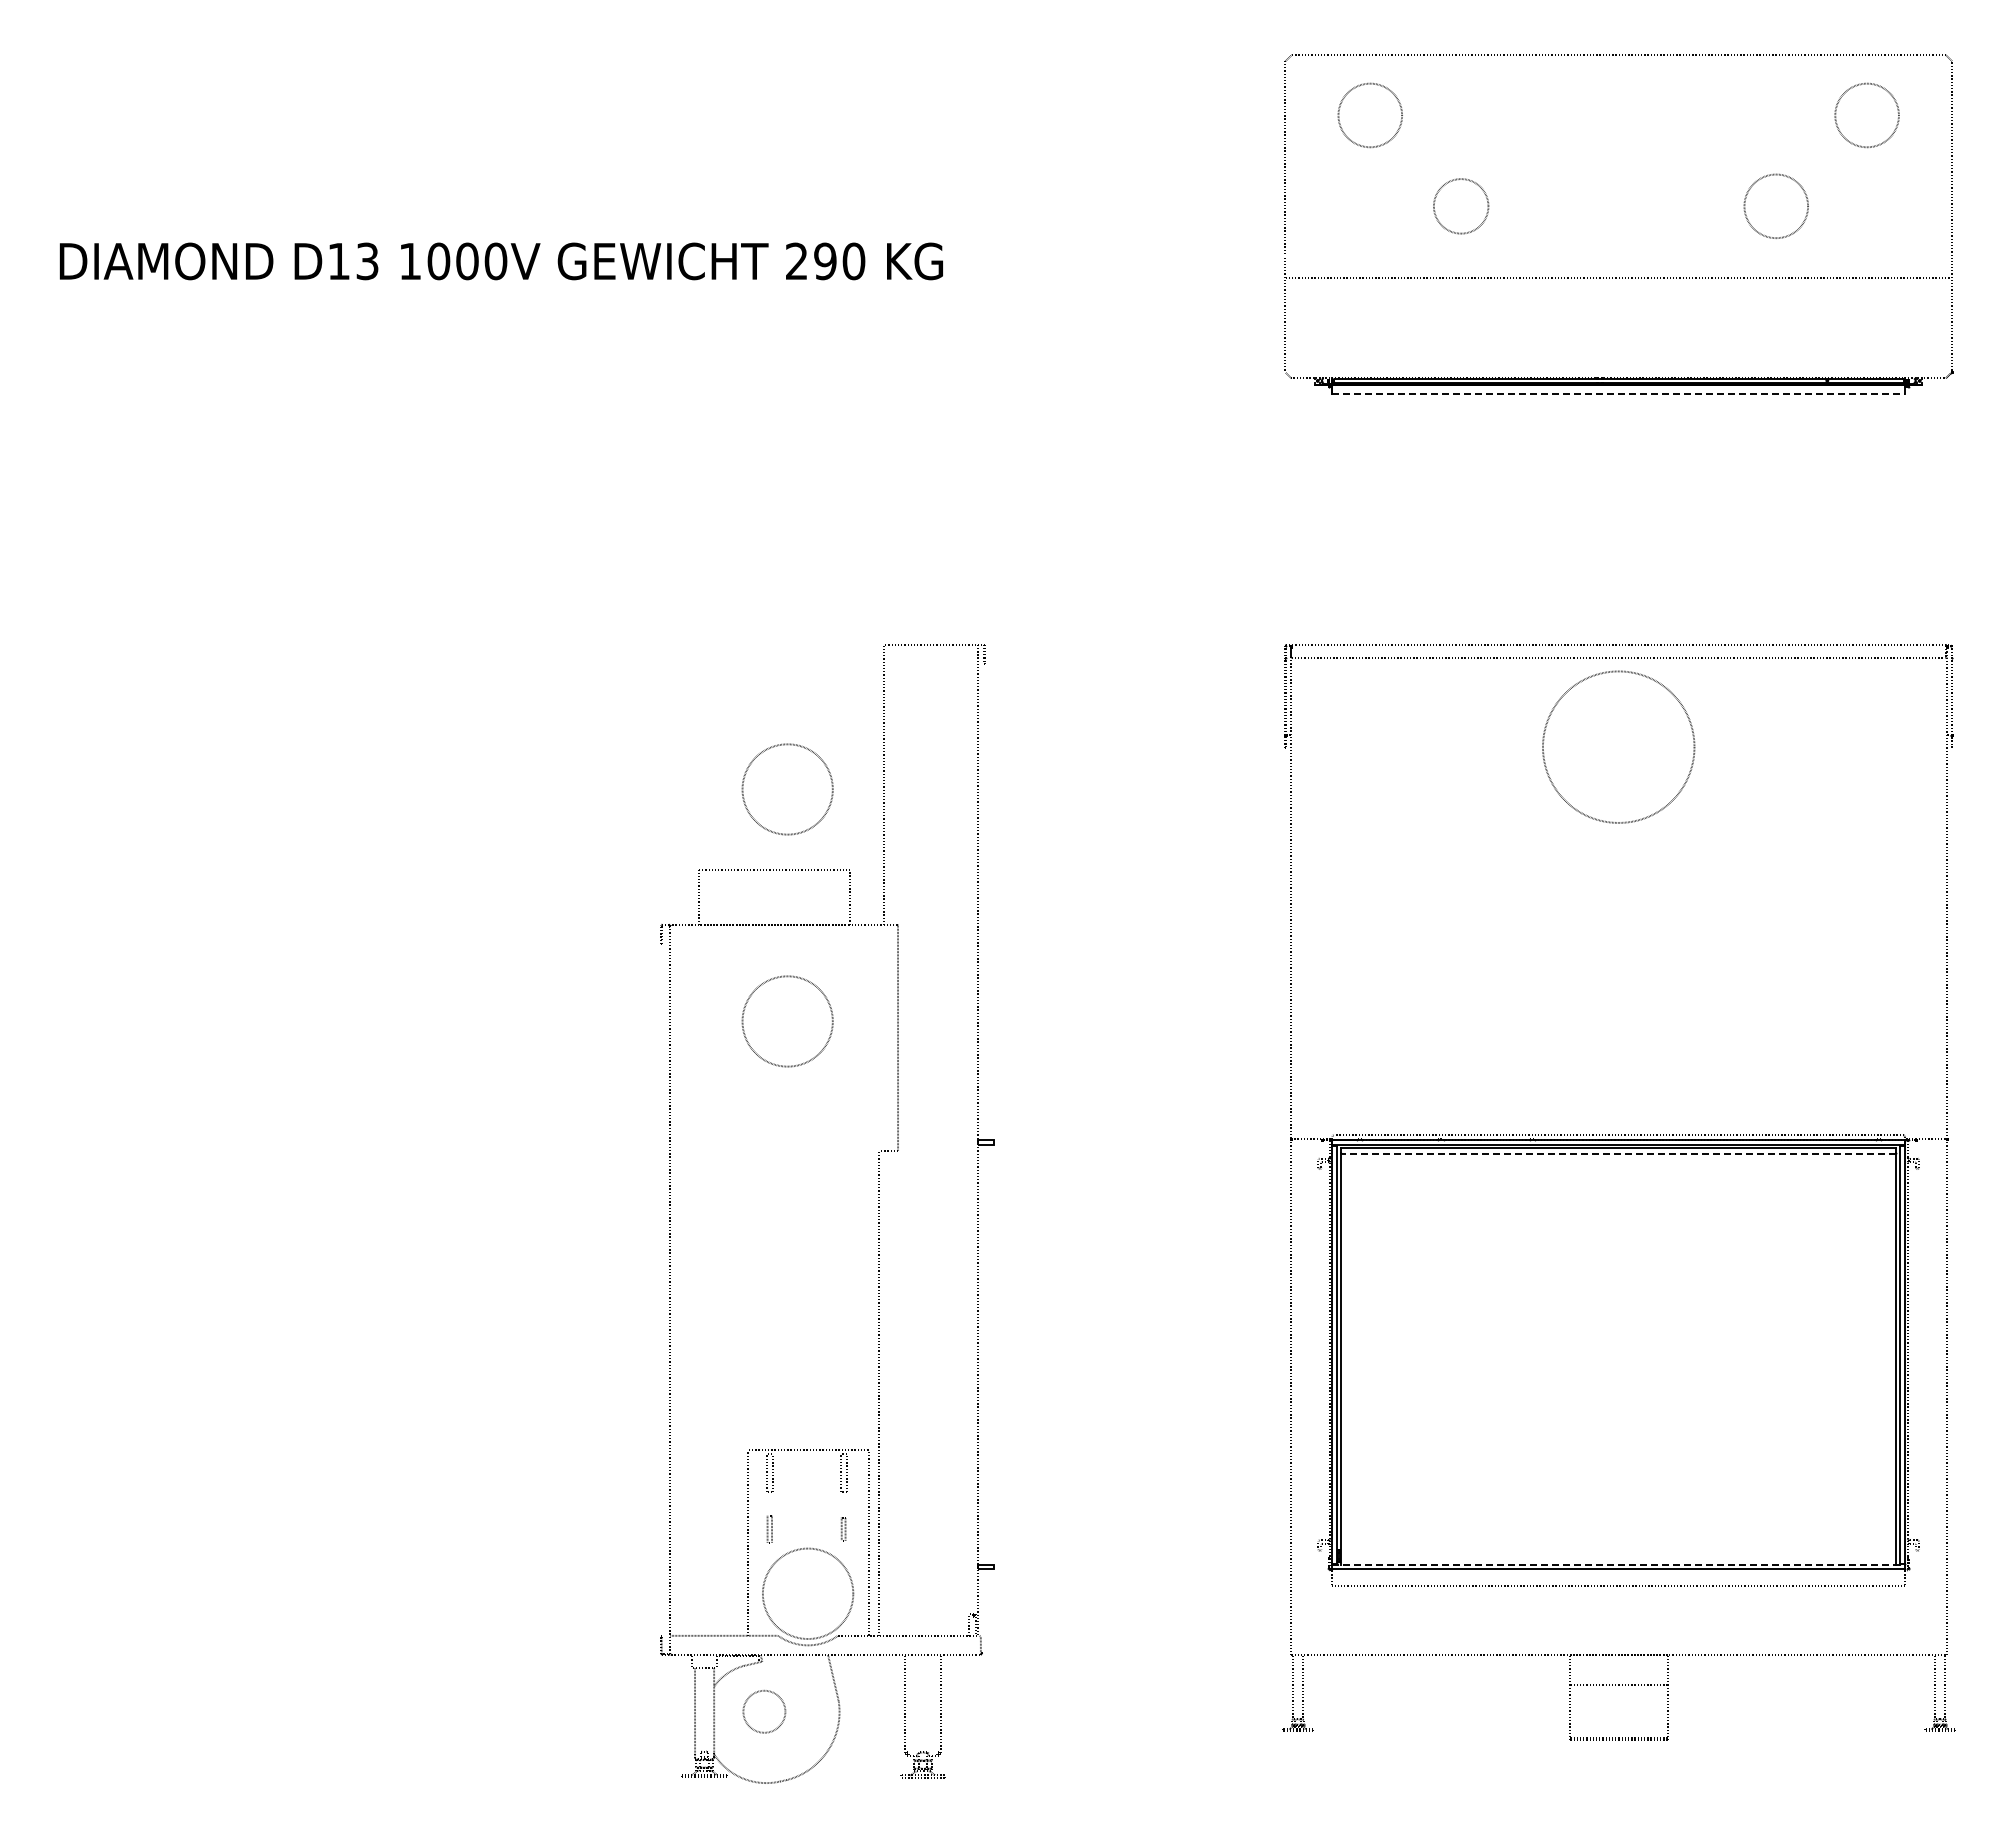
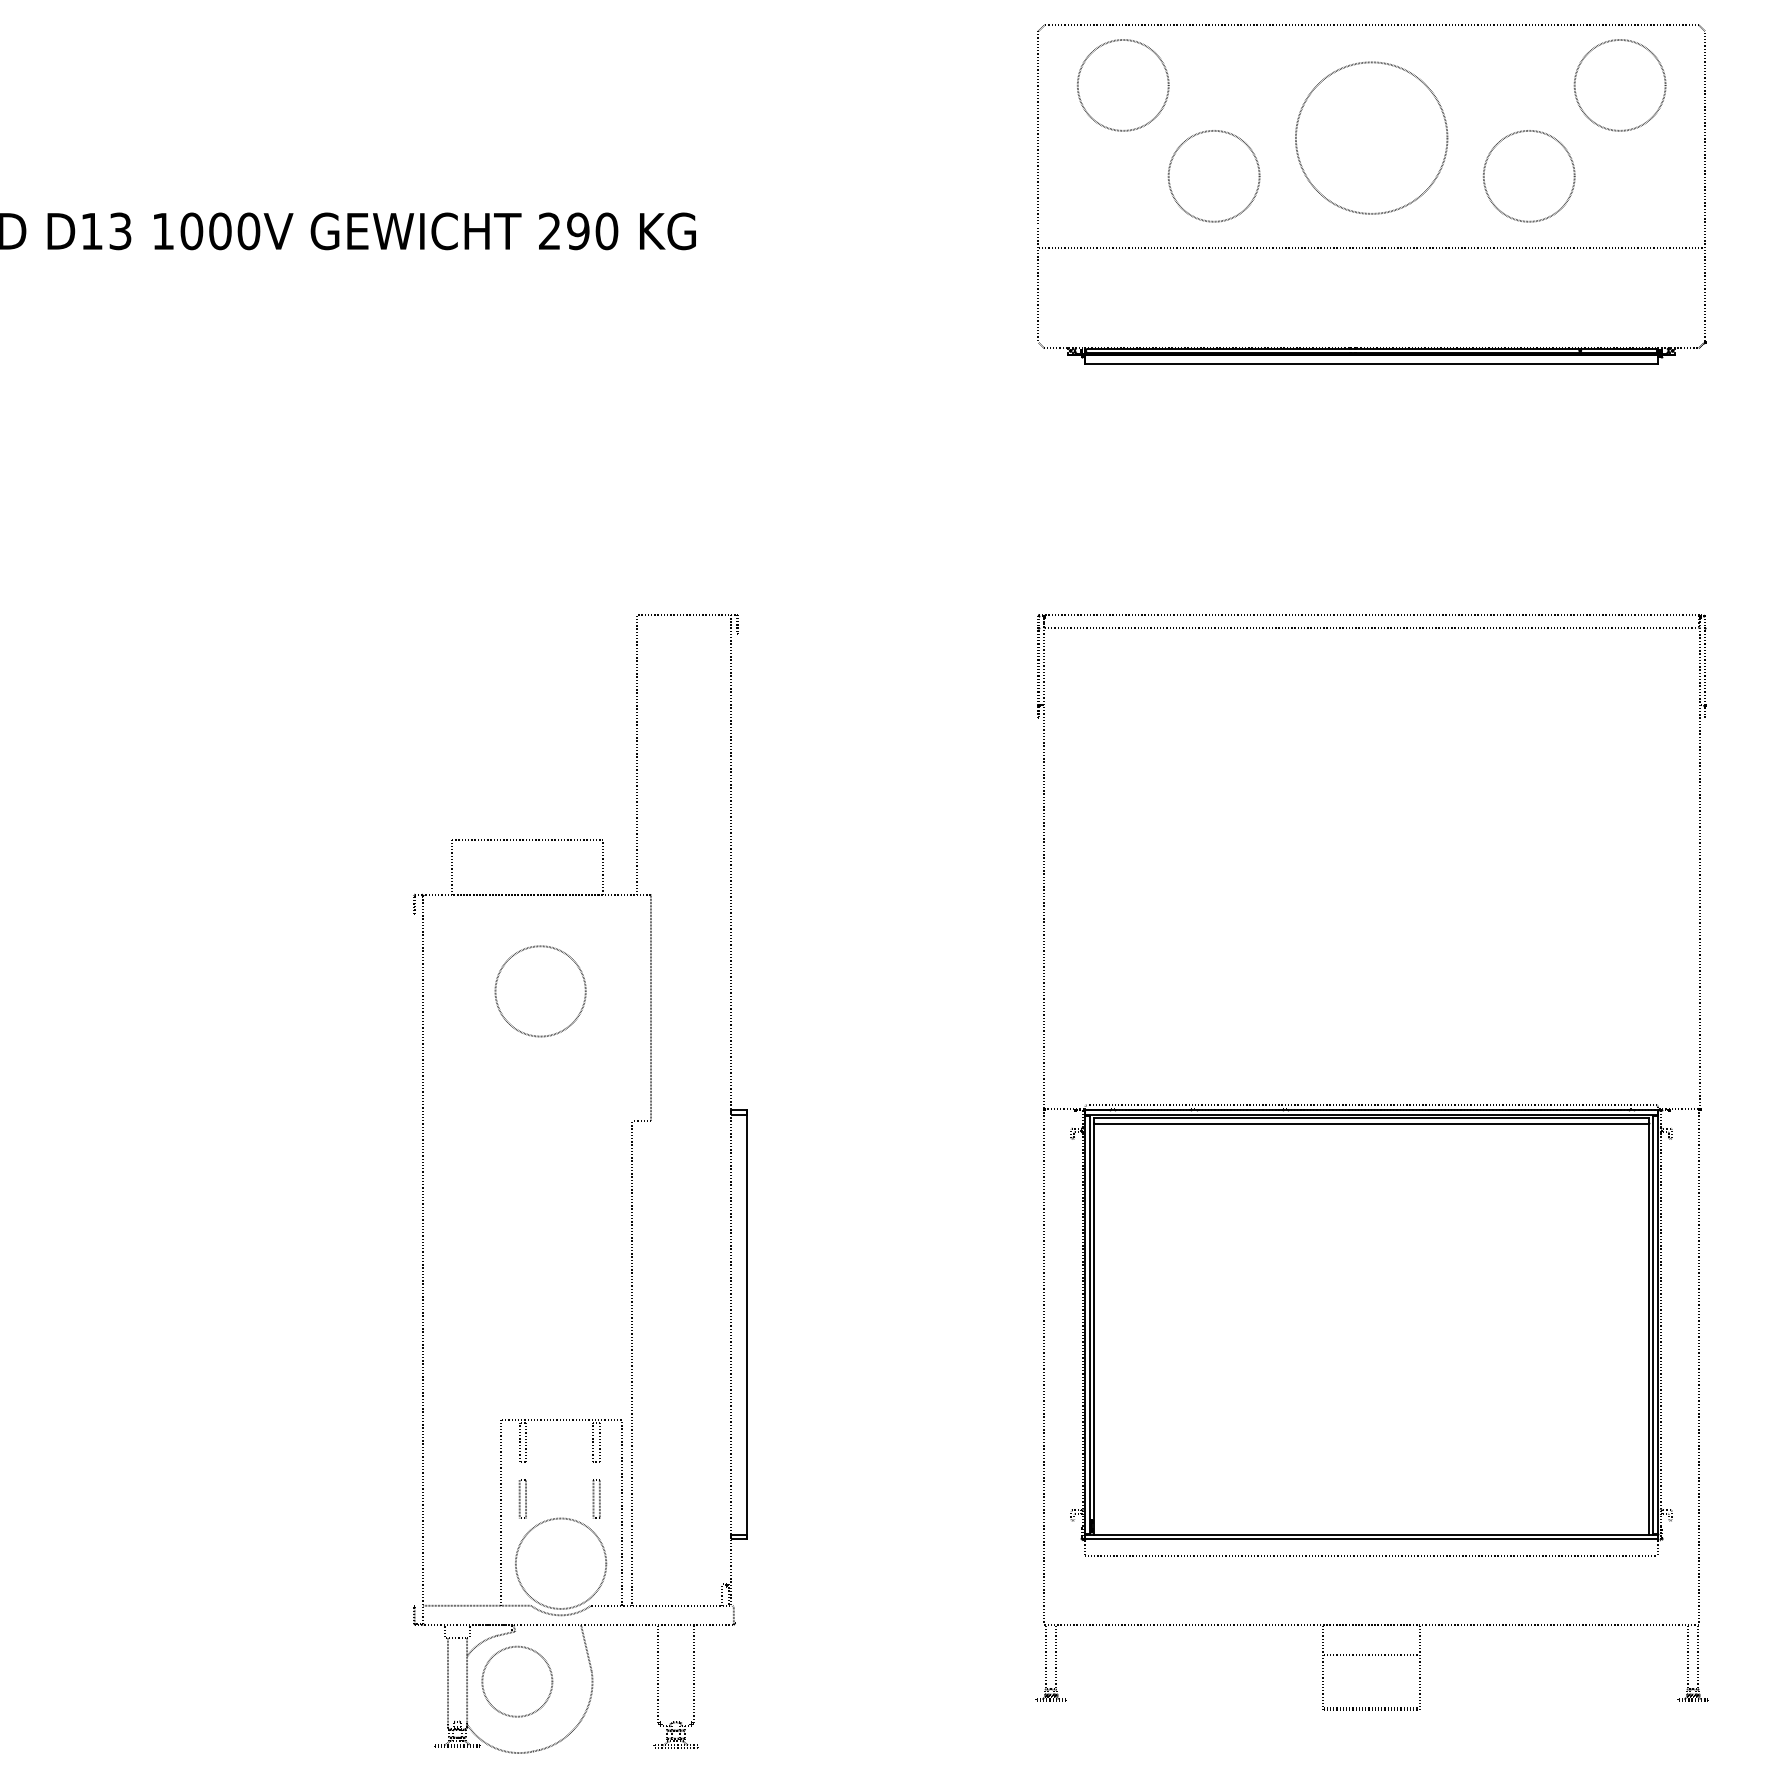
circle: (1369, 115) -> (1122, 85), size x1.43
circle: (1866, 115) -> (1619, 85), size x1.43
circle: (1460, 205) -> (1213, 175), size x1.67
circle: (1775, 205) -> (1528, 175), size x1.43
line: (1619, 394) -> (1372, 364), dashed -> solid
circle: (1618, 746) -> (1371, 137), moved
circle: (787, 789) -> (540, 759), removed
line: (1618, 1153) -> (1371, 1123), dashed -> solid
line: (993, 1354) -> (746, 1324), added
part: (769, 1528) -> (522, 1498), size x1.43
part: (843, 1528) -> (596, 1498), size x1.67
line: (1619, 1564) -> (1372, 1534), dashed -> solid
circle: (764, 1711) -> (517, 1681), size x1.67

